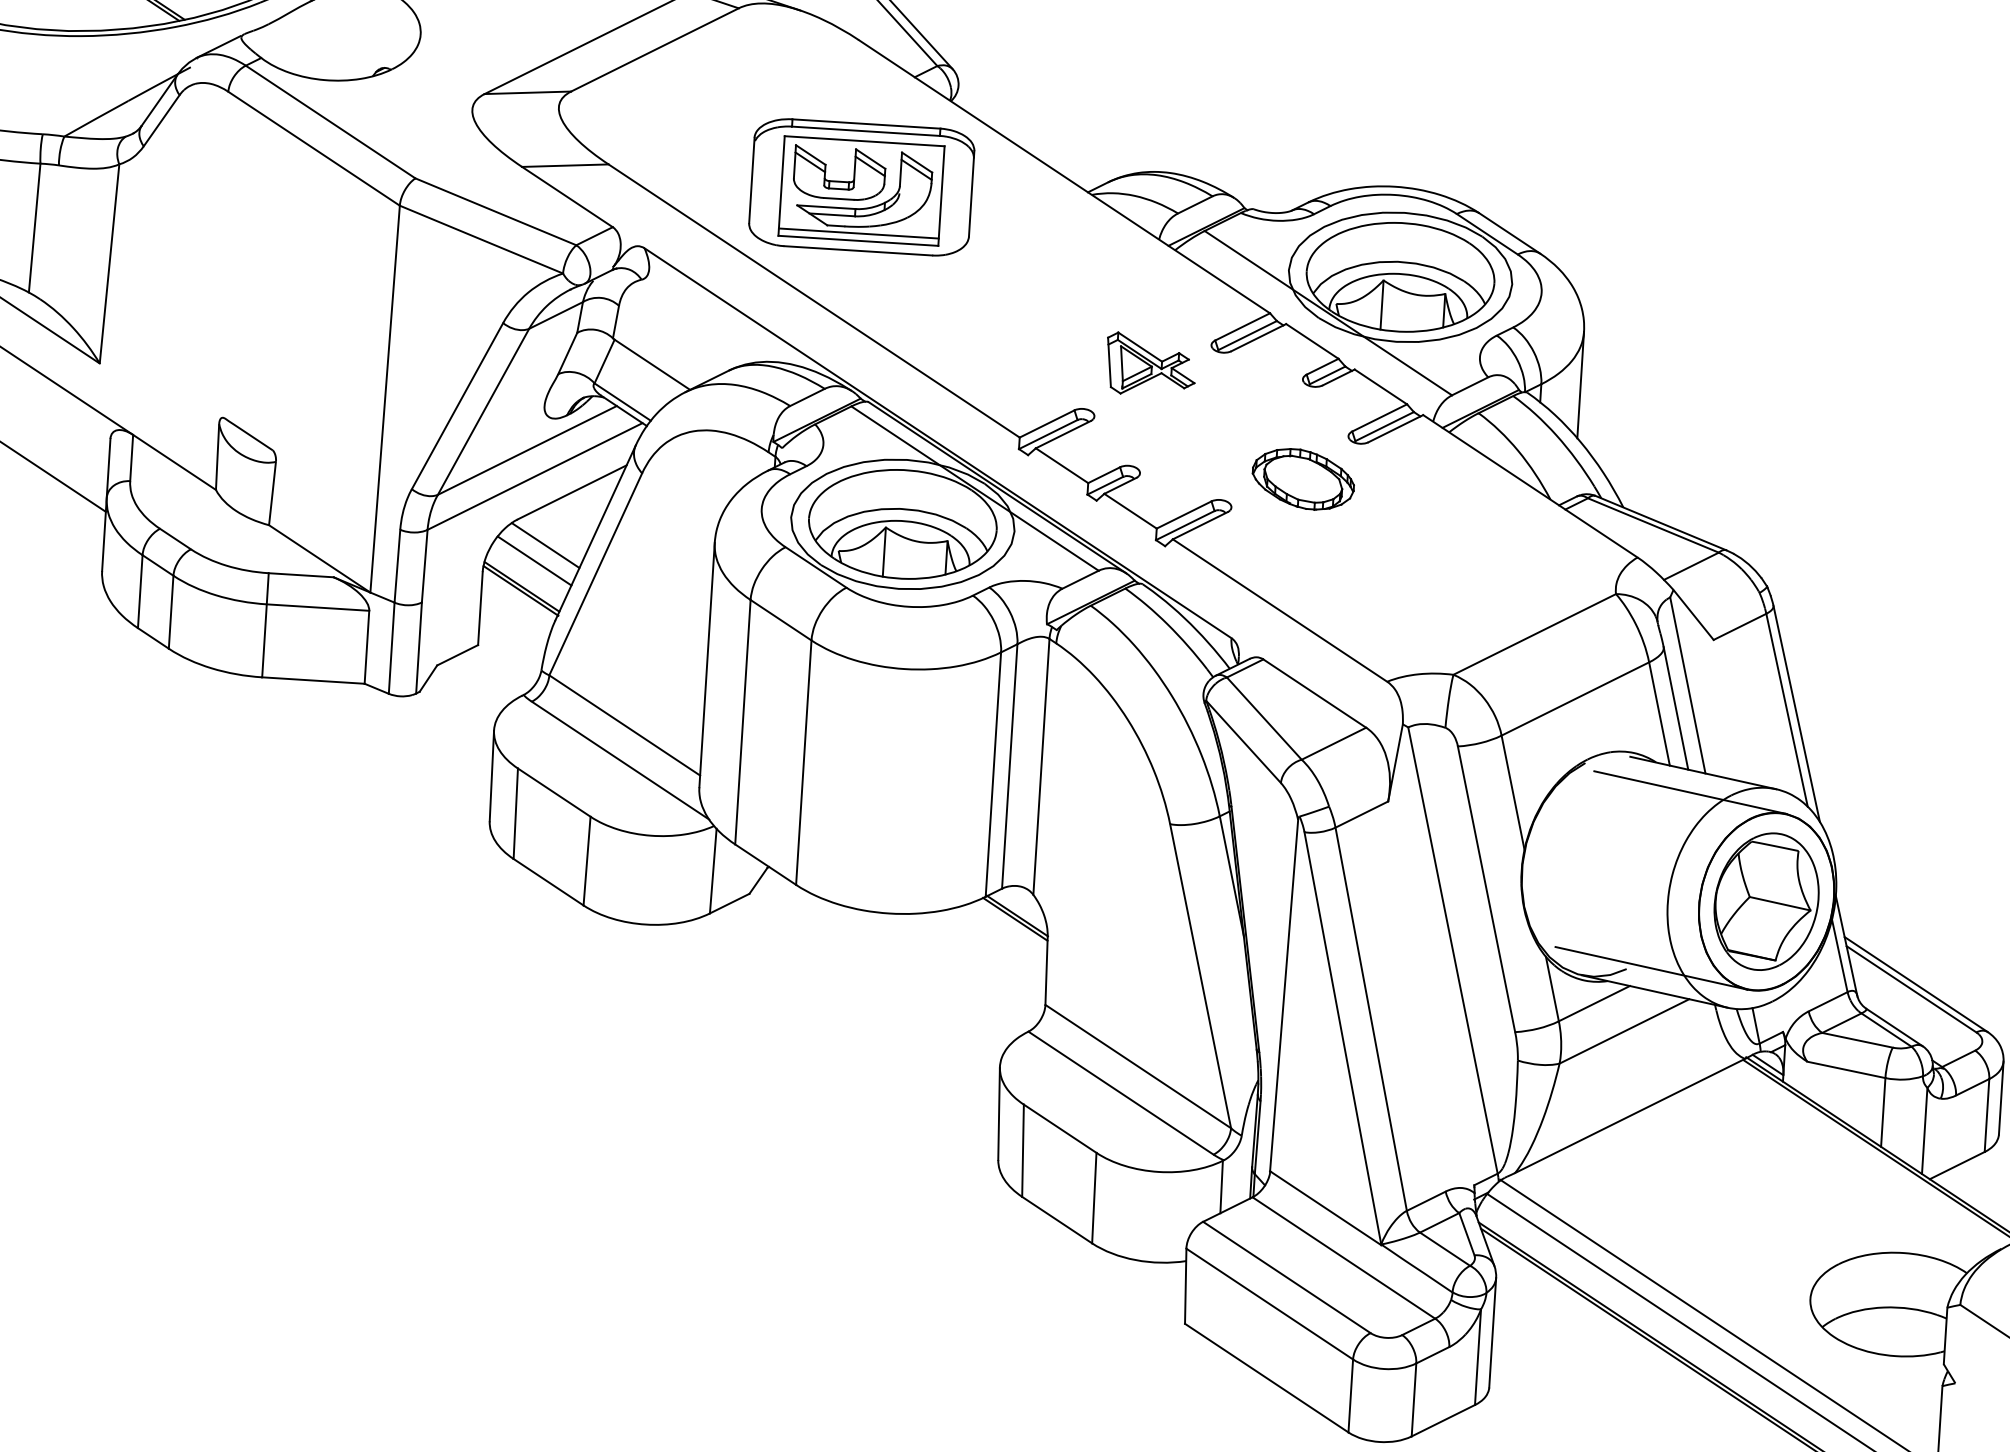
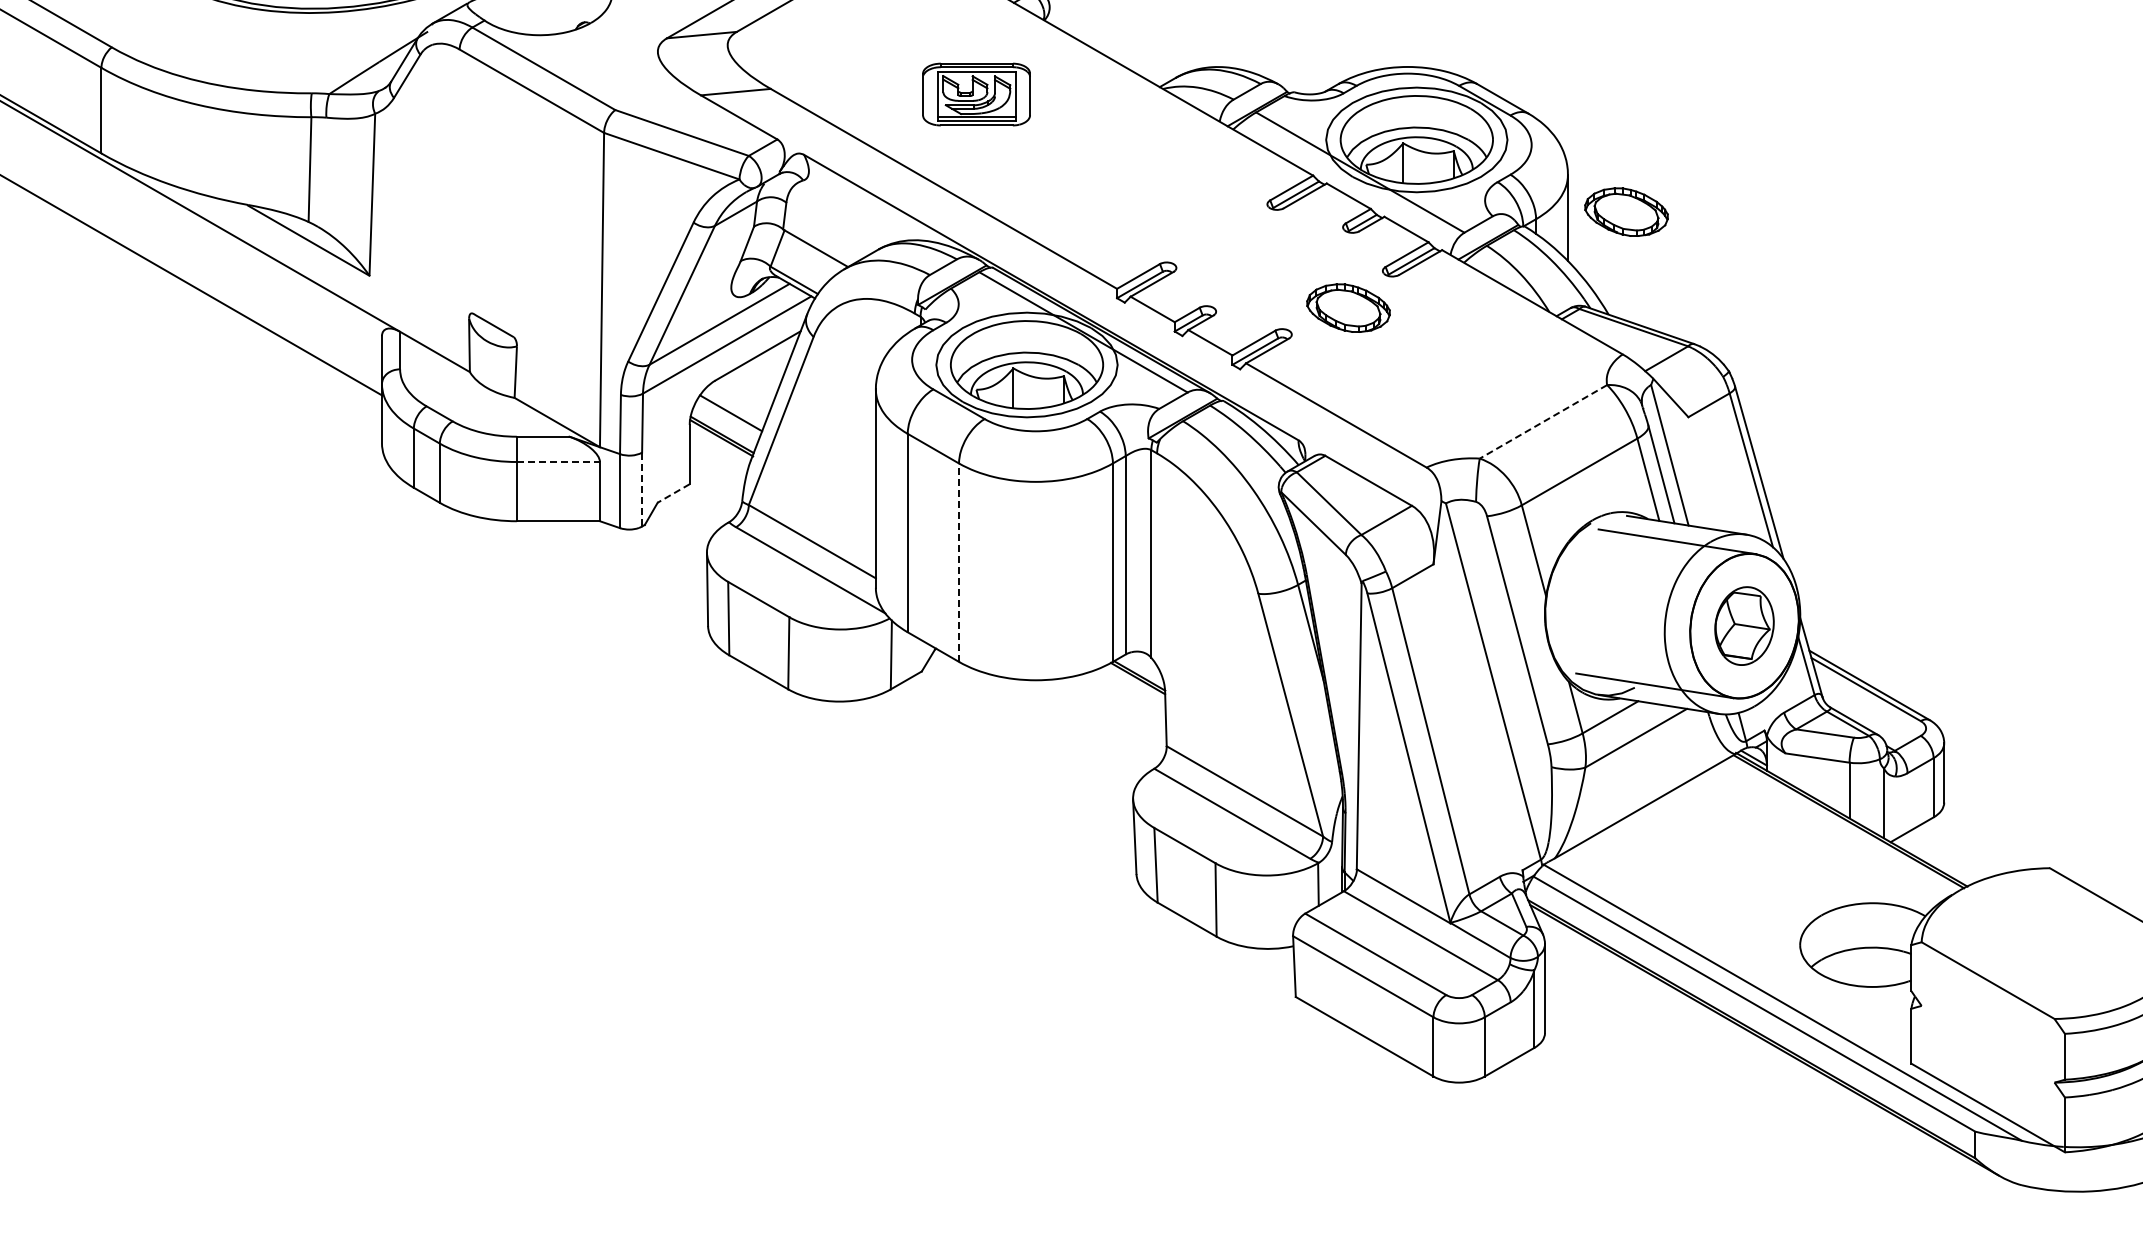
part: (861, 187) -> (976, 94), size x0.6
part: (1150, 364) -> (1219, 223), removed
part: (1653, 381) -> (1626, 211), added
line: (544, 544) -> (738, 399), removed
line: (318, 608) -> (558, 462), solid -> dashed
line: (1534, 634) -> (1543, 421), solid -> dashed
line: (419, 647) -> (642, 489), solid -> dashed
line: (457, 655) -> (673, 493), solid -> dashed
line: (804, 762) -> (959, 562), solid -> dashed
part: (1766, 900) -> (1744, 625), size x0.7

